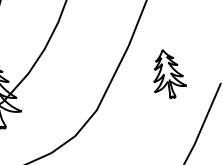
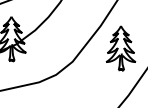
part: (166, 74) -> (120, 48), size x1.43

